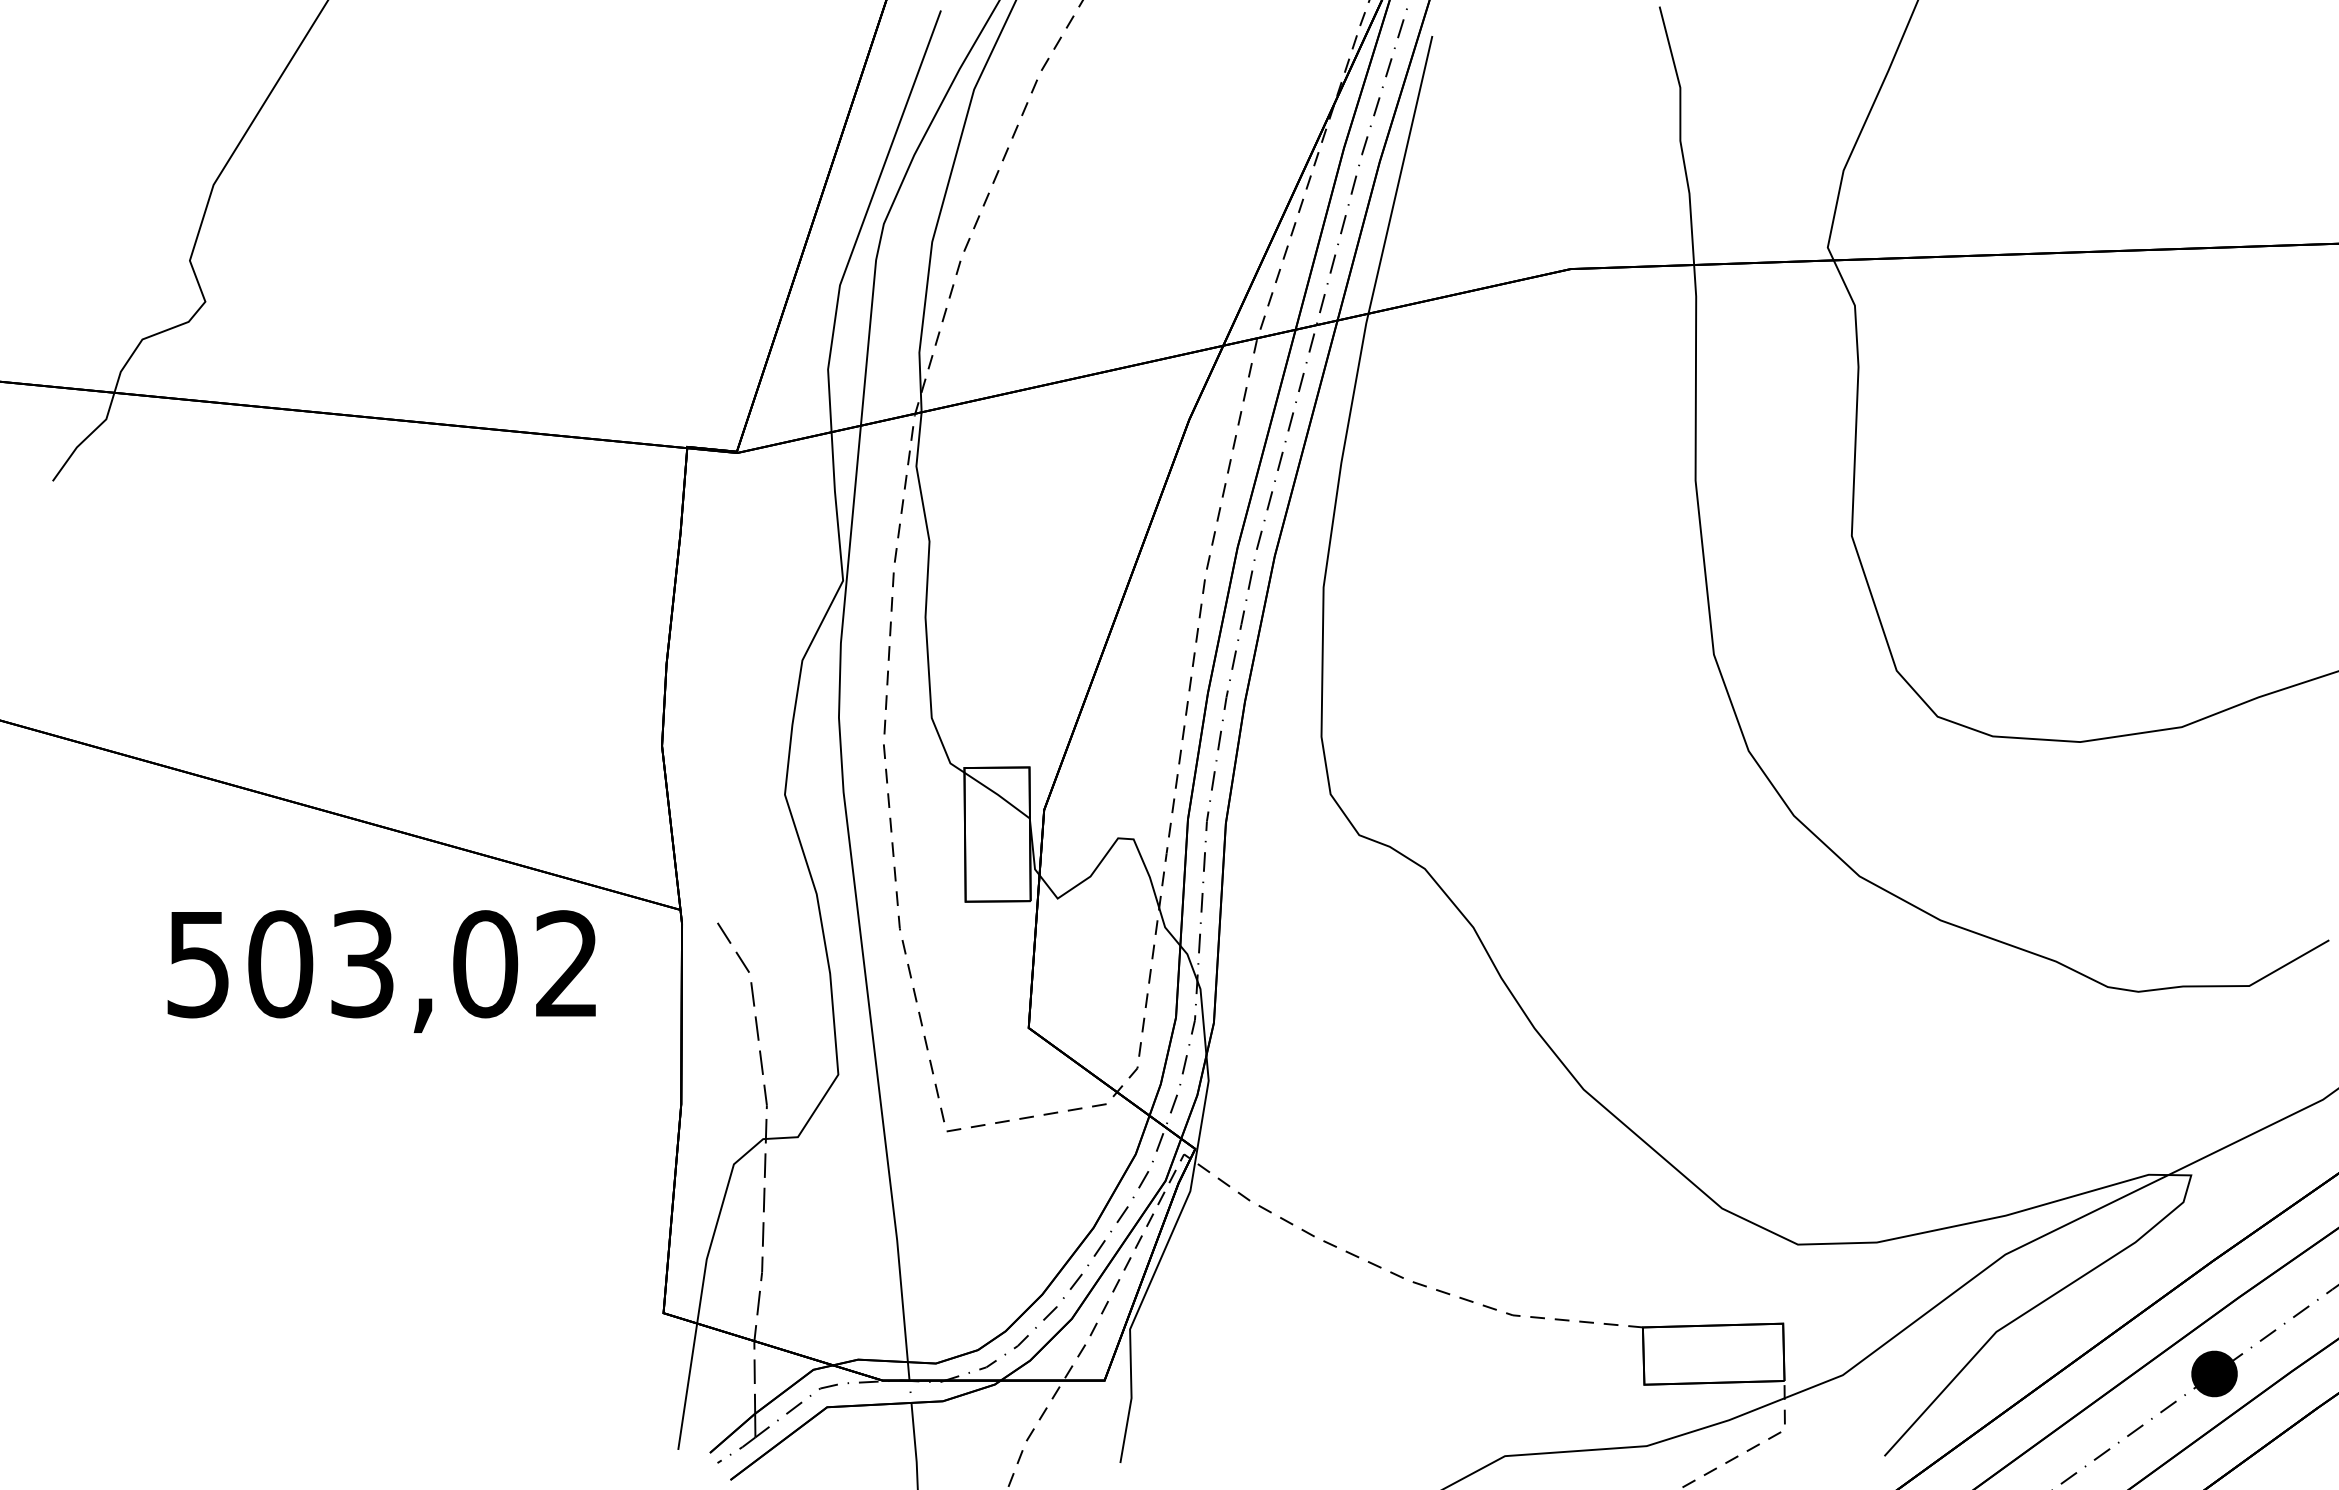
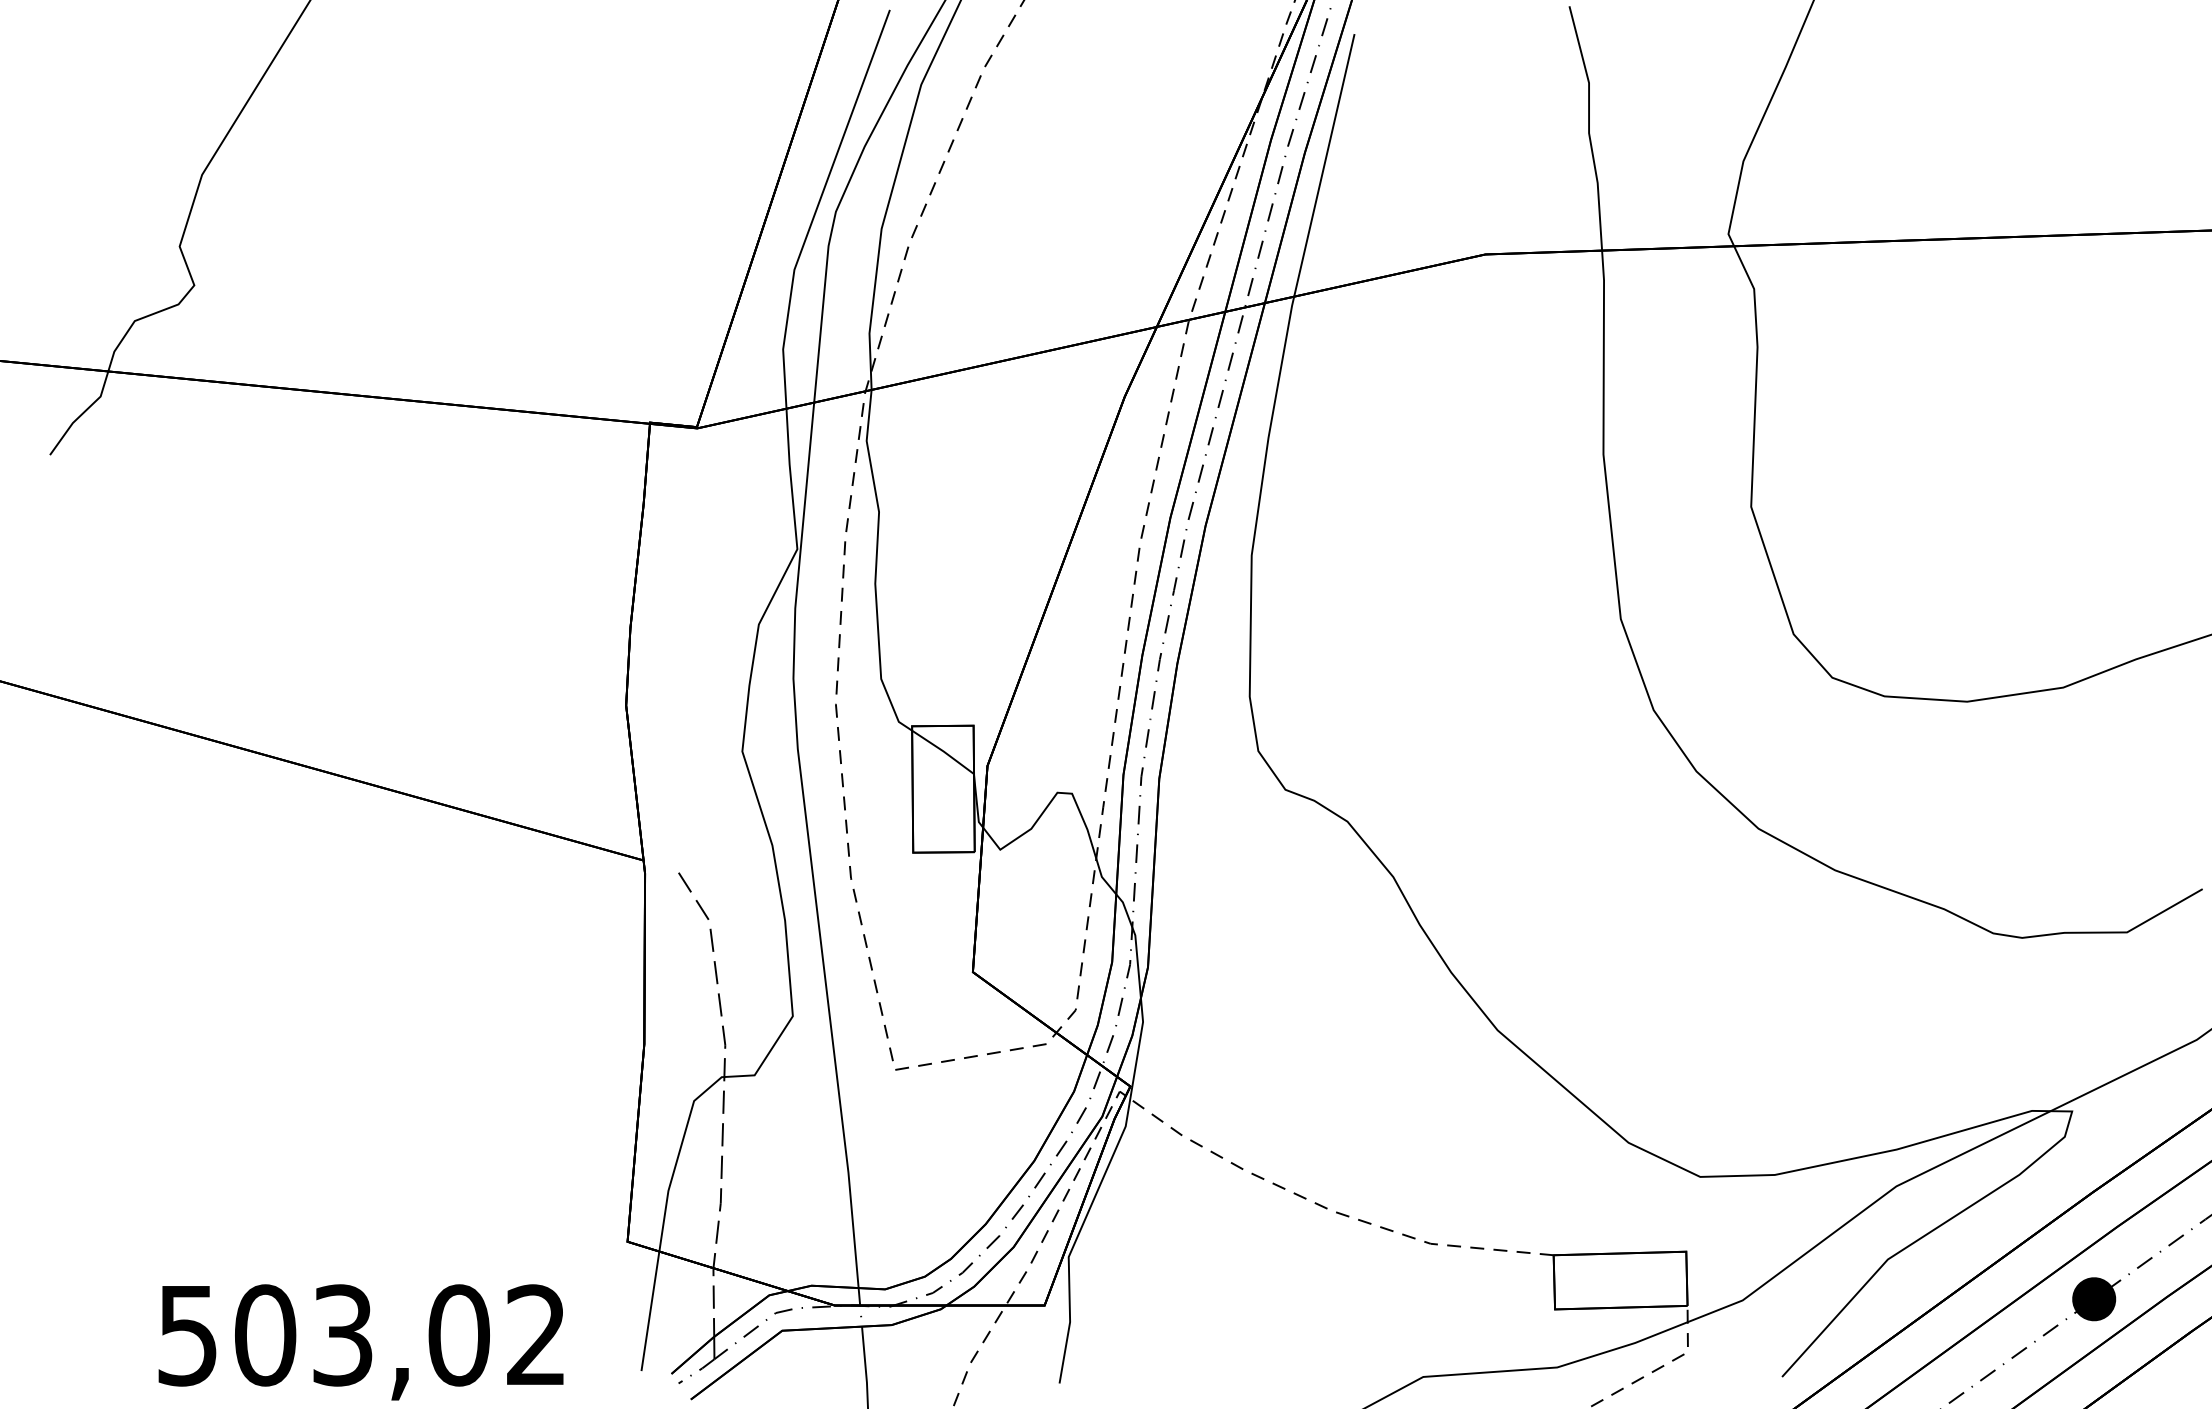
text: (381, 971) -> (360, 1342), moved

